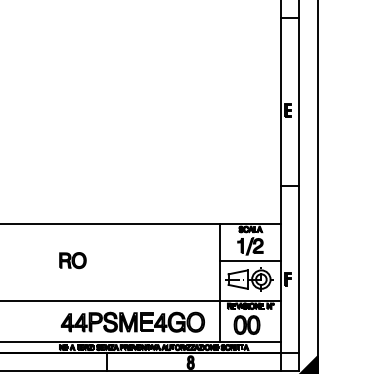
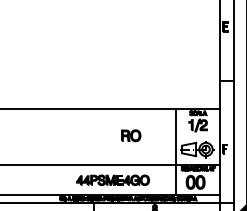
part: (72, 260) -> (130, 135), moved
line: (250, 260) -> (198, 135), removed
part: (132, 321) -> (112, 179), size x0.7

